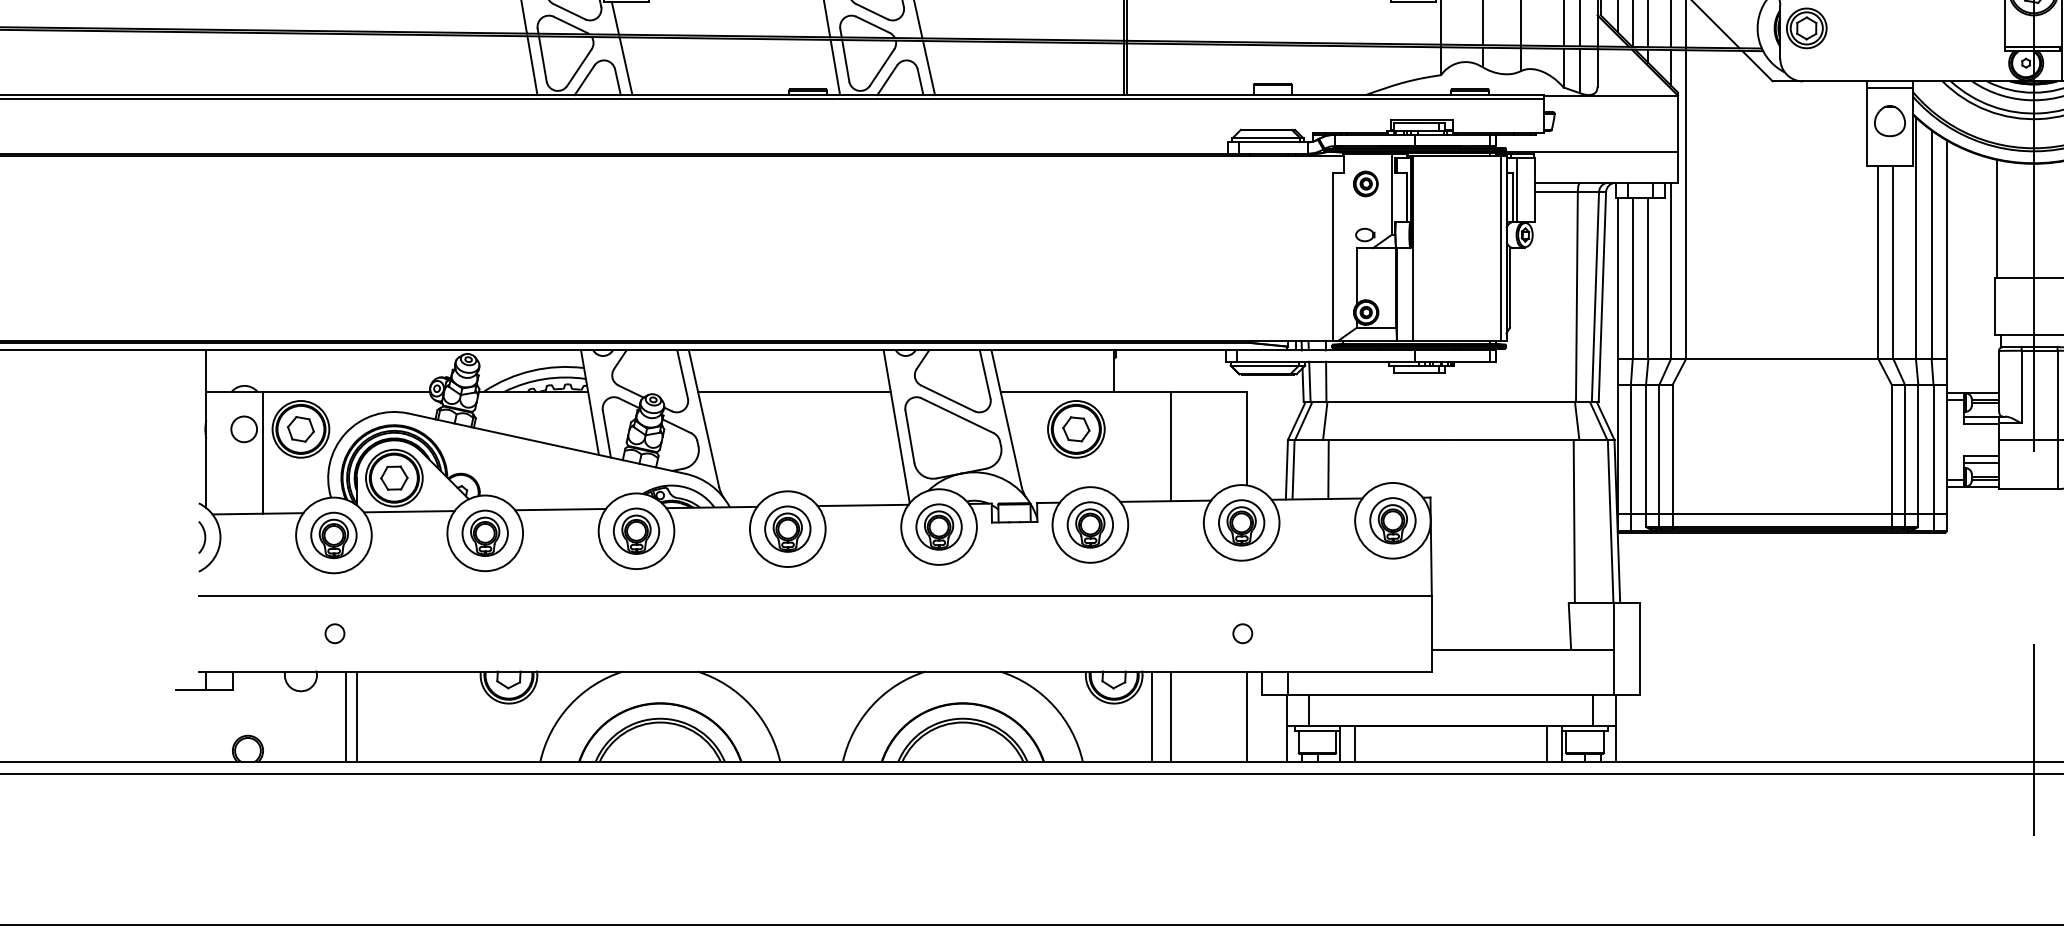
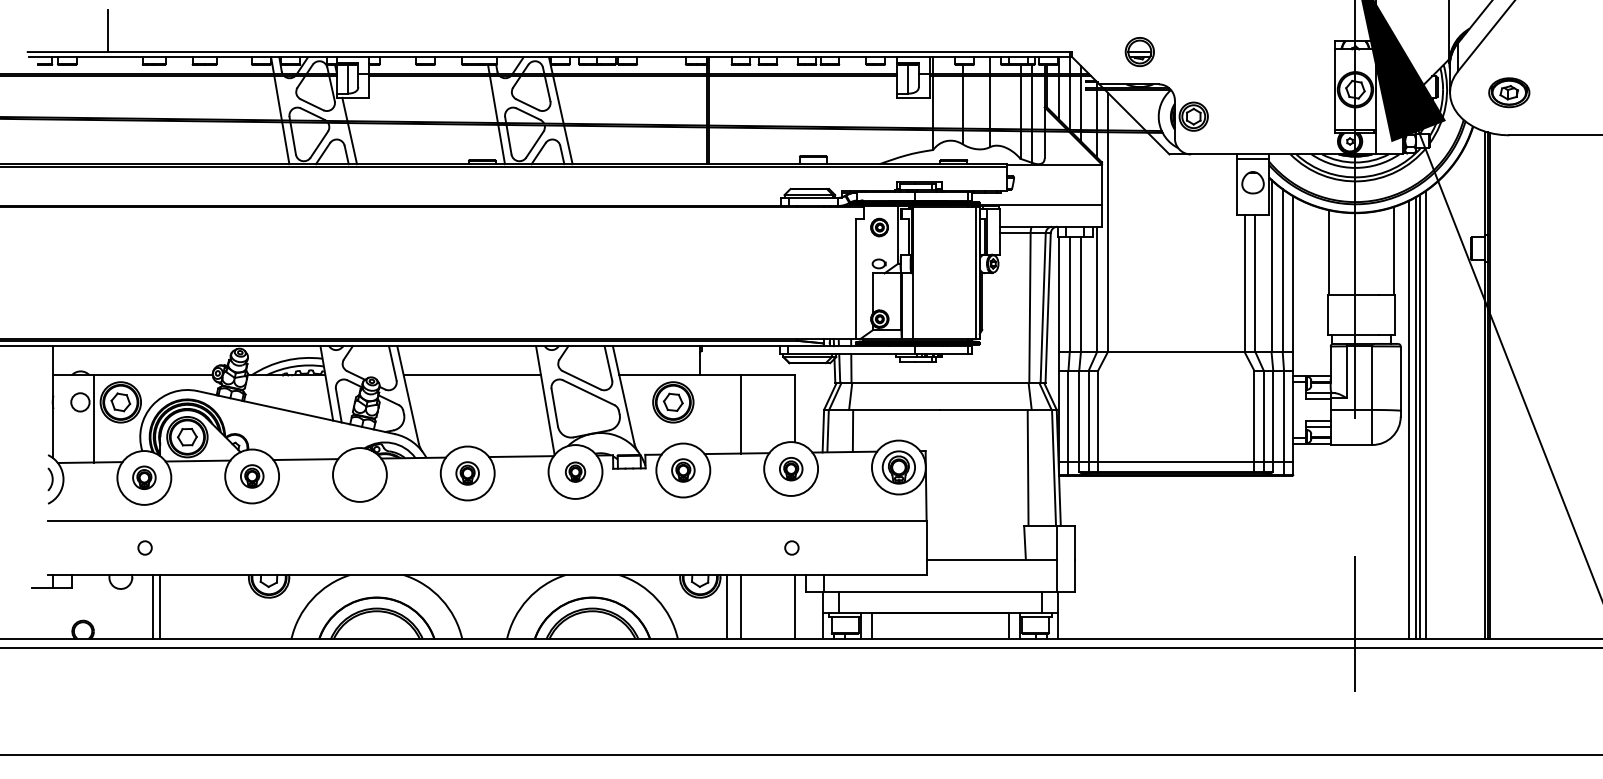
part: (1242, 523) -> (791, 469), size x0.7
part: (1090, 524) -> (683, 470), size x0.7
part: (939, 527) -> (575, 472), size x0.6
part: (787, 529) -> (467, 473), size x0.7
part: (635, 530) -> (359, 474), removed
part: (485, 533) -> (252, 476), size x0.7
part: (334, 534) -> (144, 477), size x0.7

